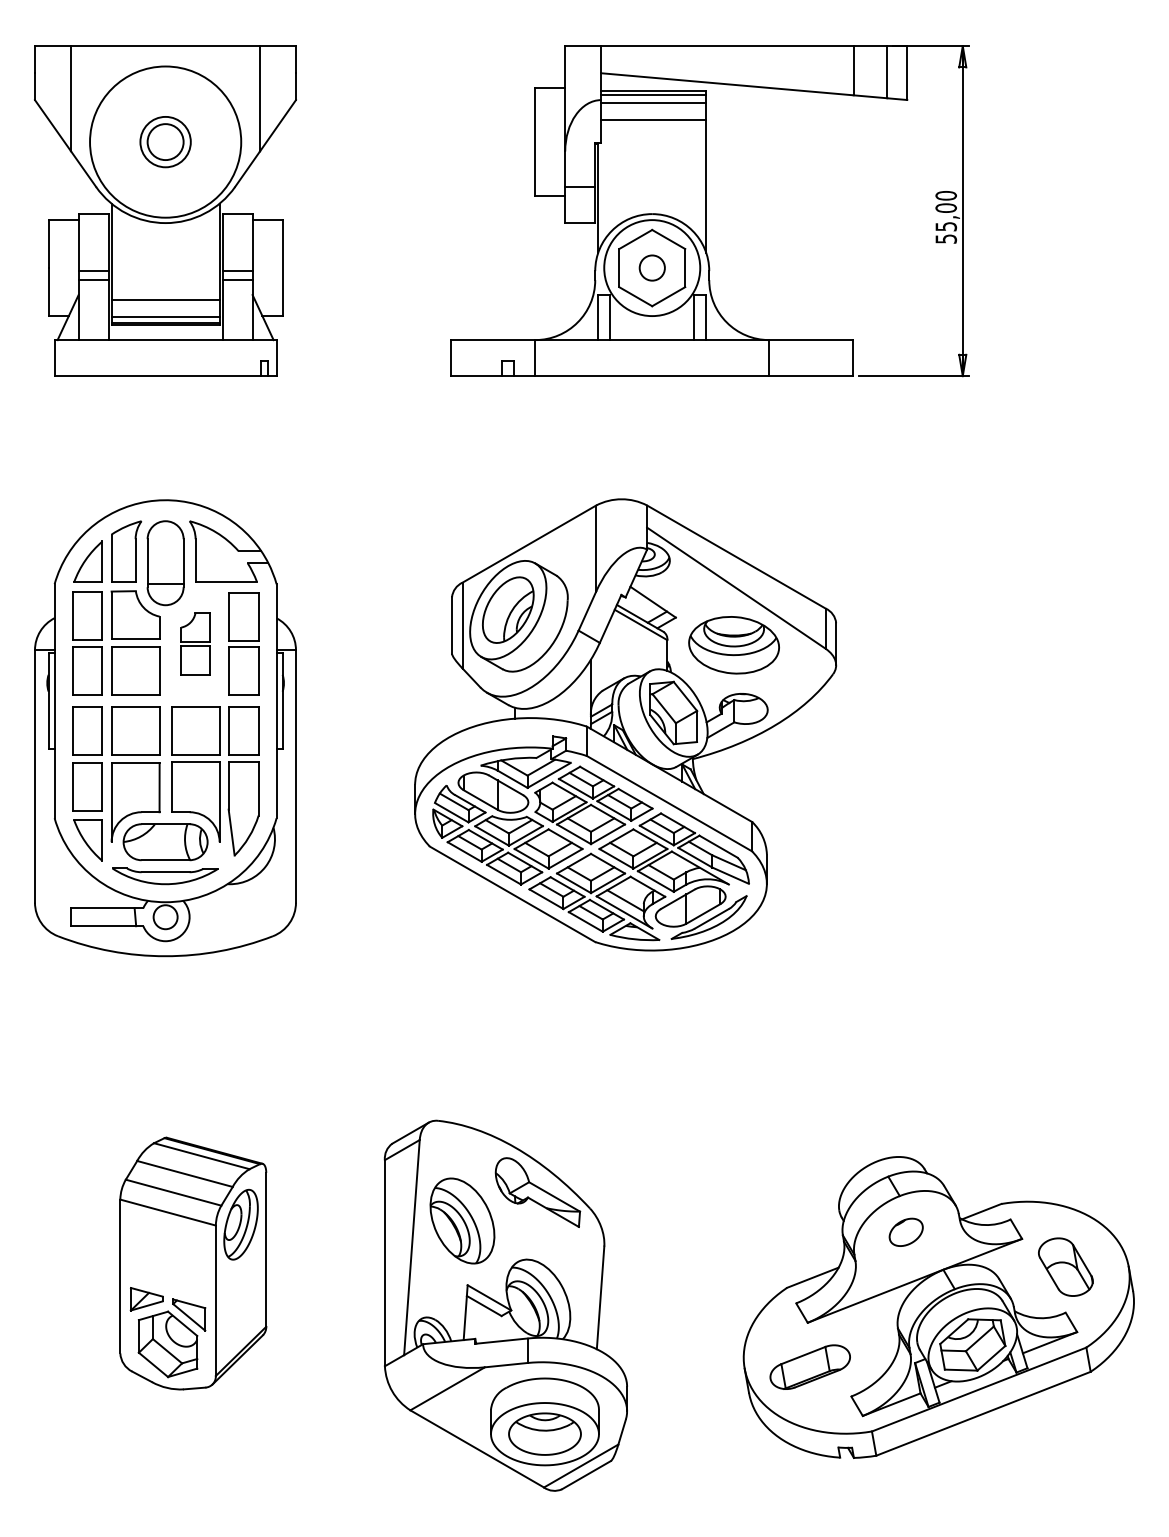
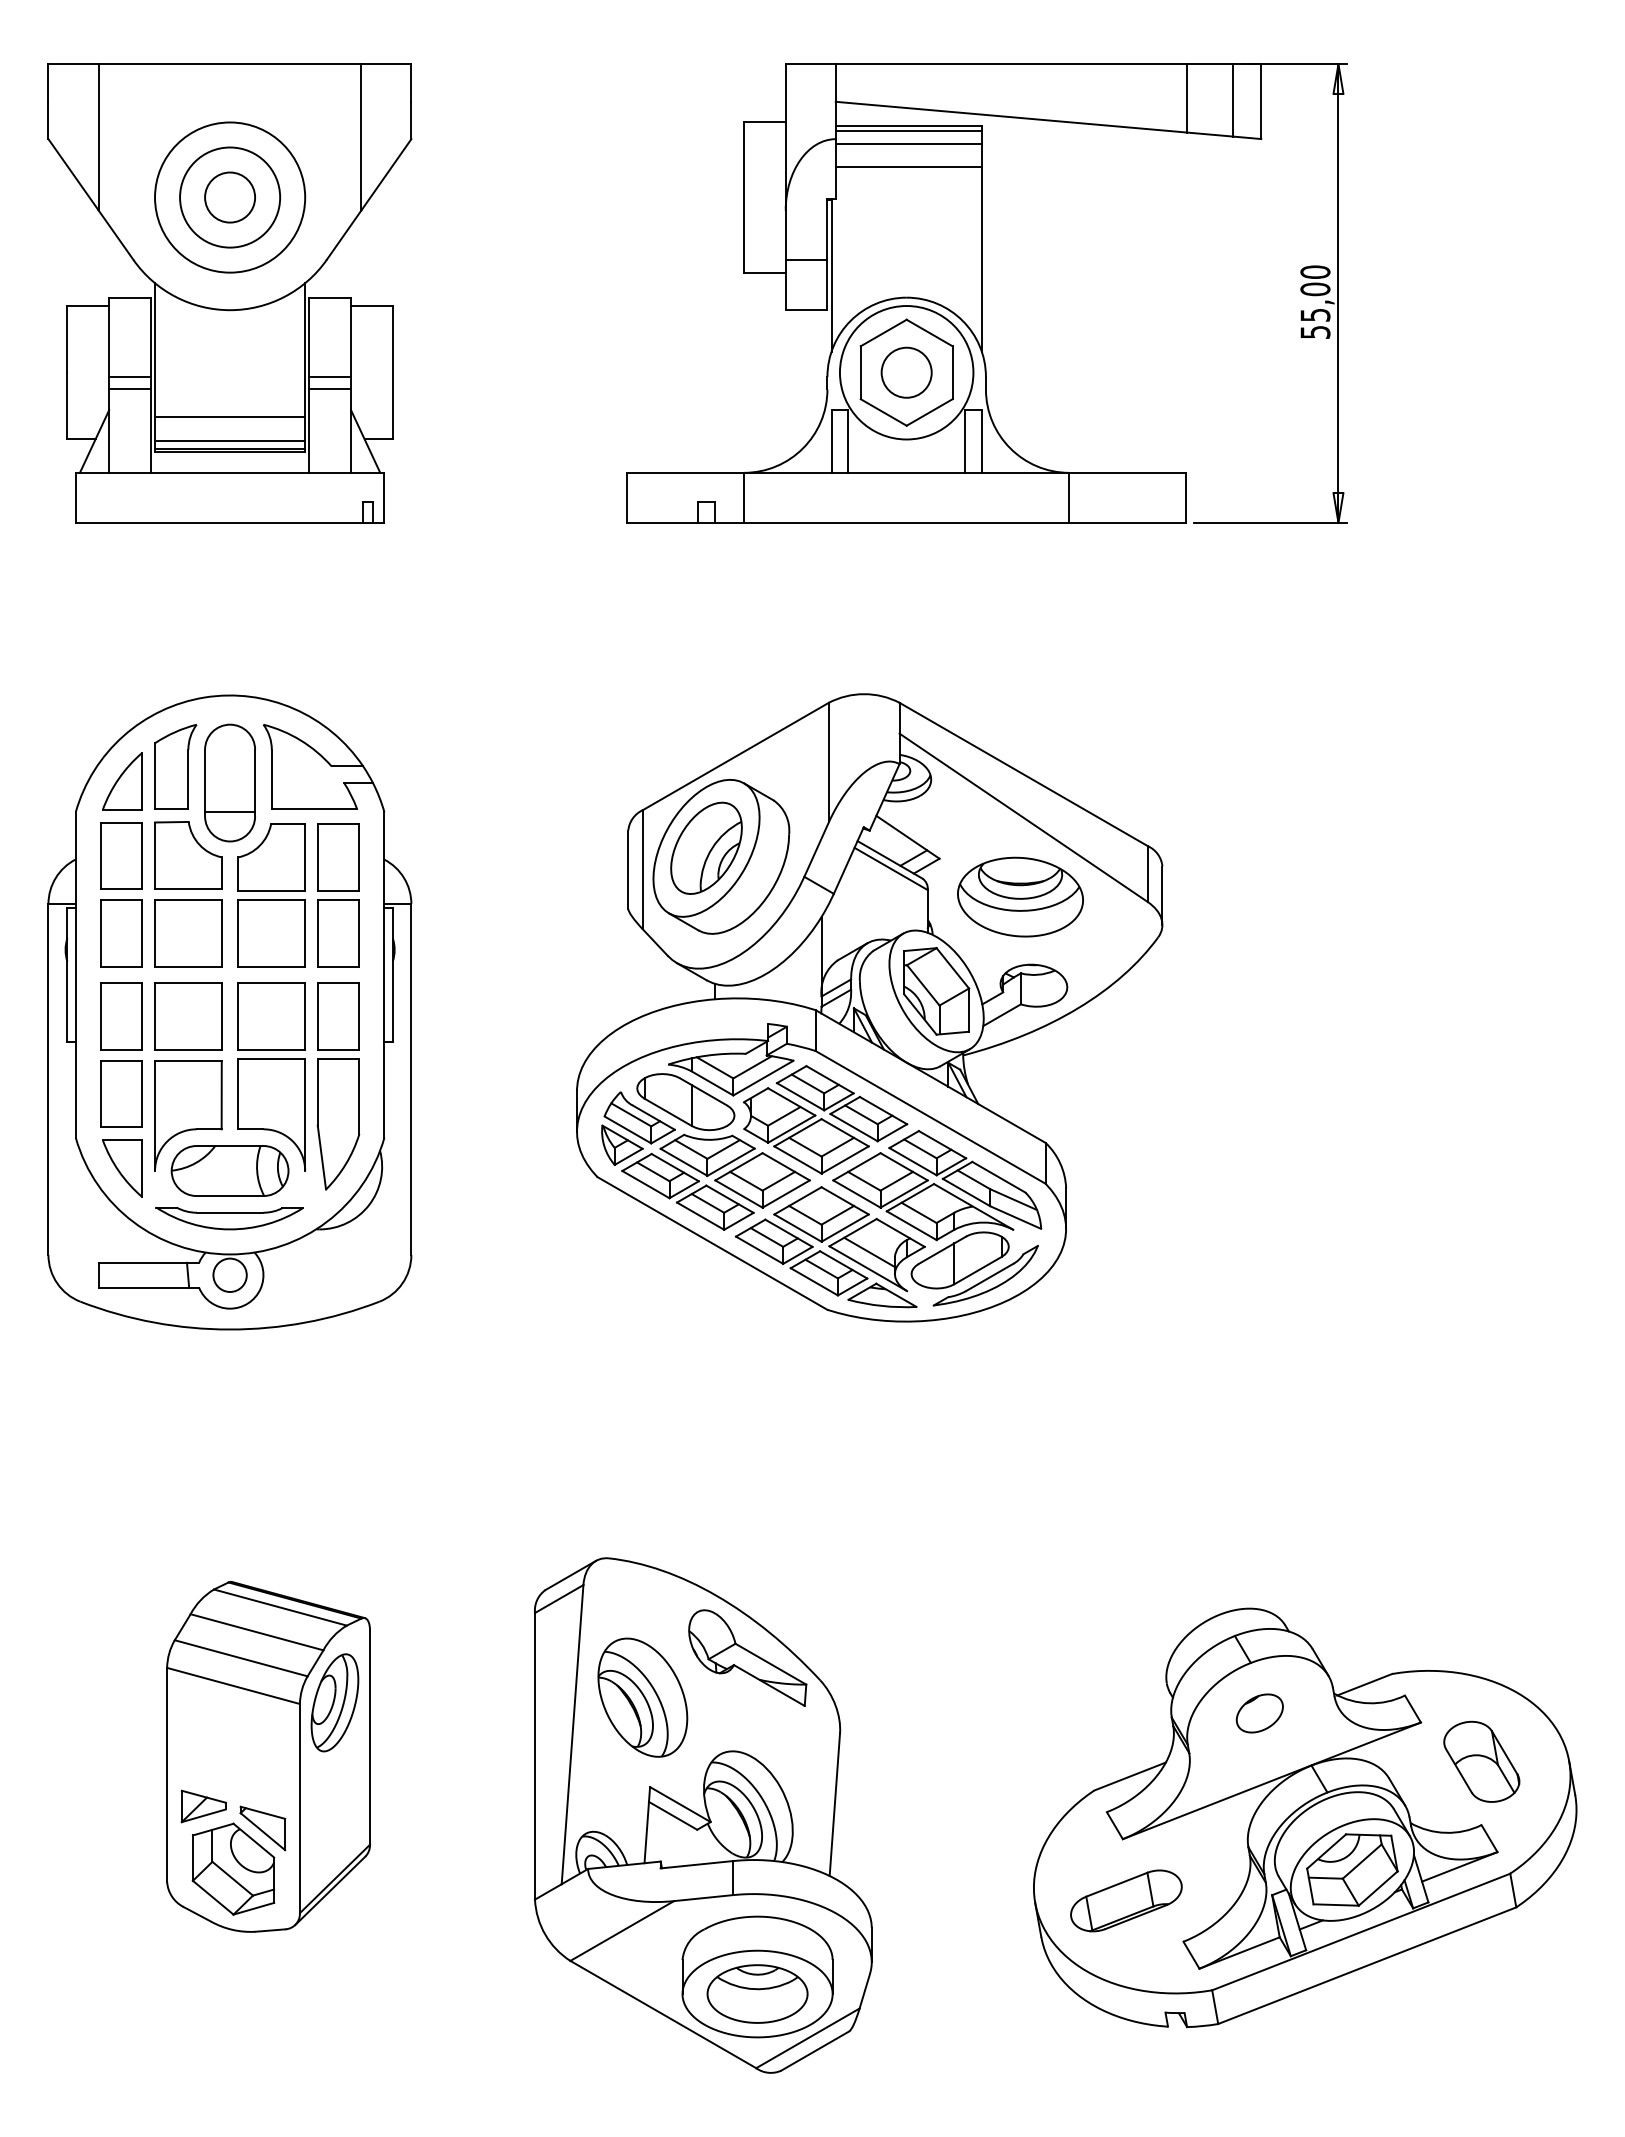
circle: (165, 142) -> (229, 198), size x0.71
circle: (165, 142) -> (229, 198), size x1.43
circle: (652, 267) -> (907, 371), size x1.43
part: (195, 643) -> (271, 894), size x1.67

